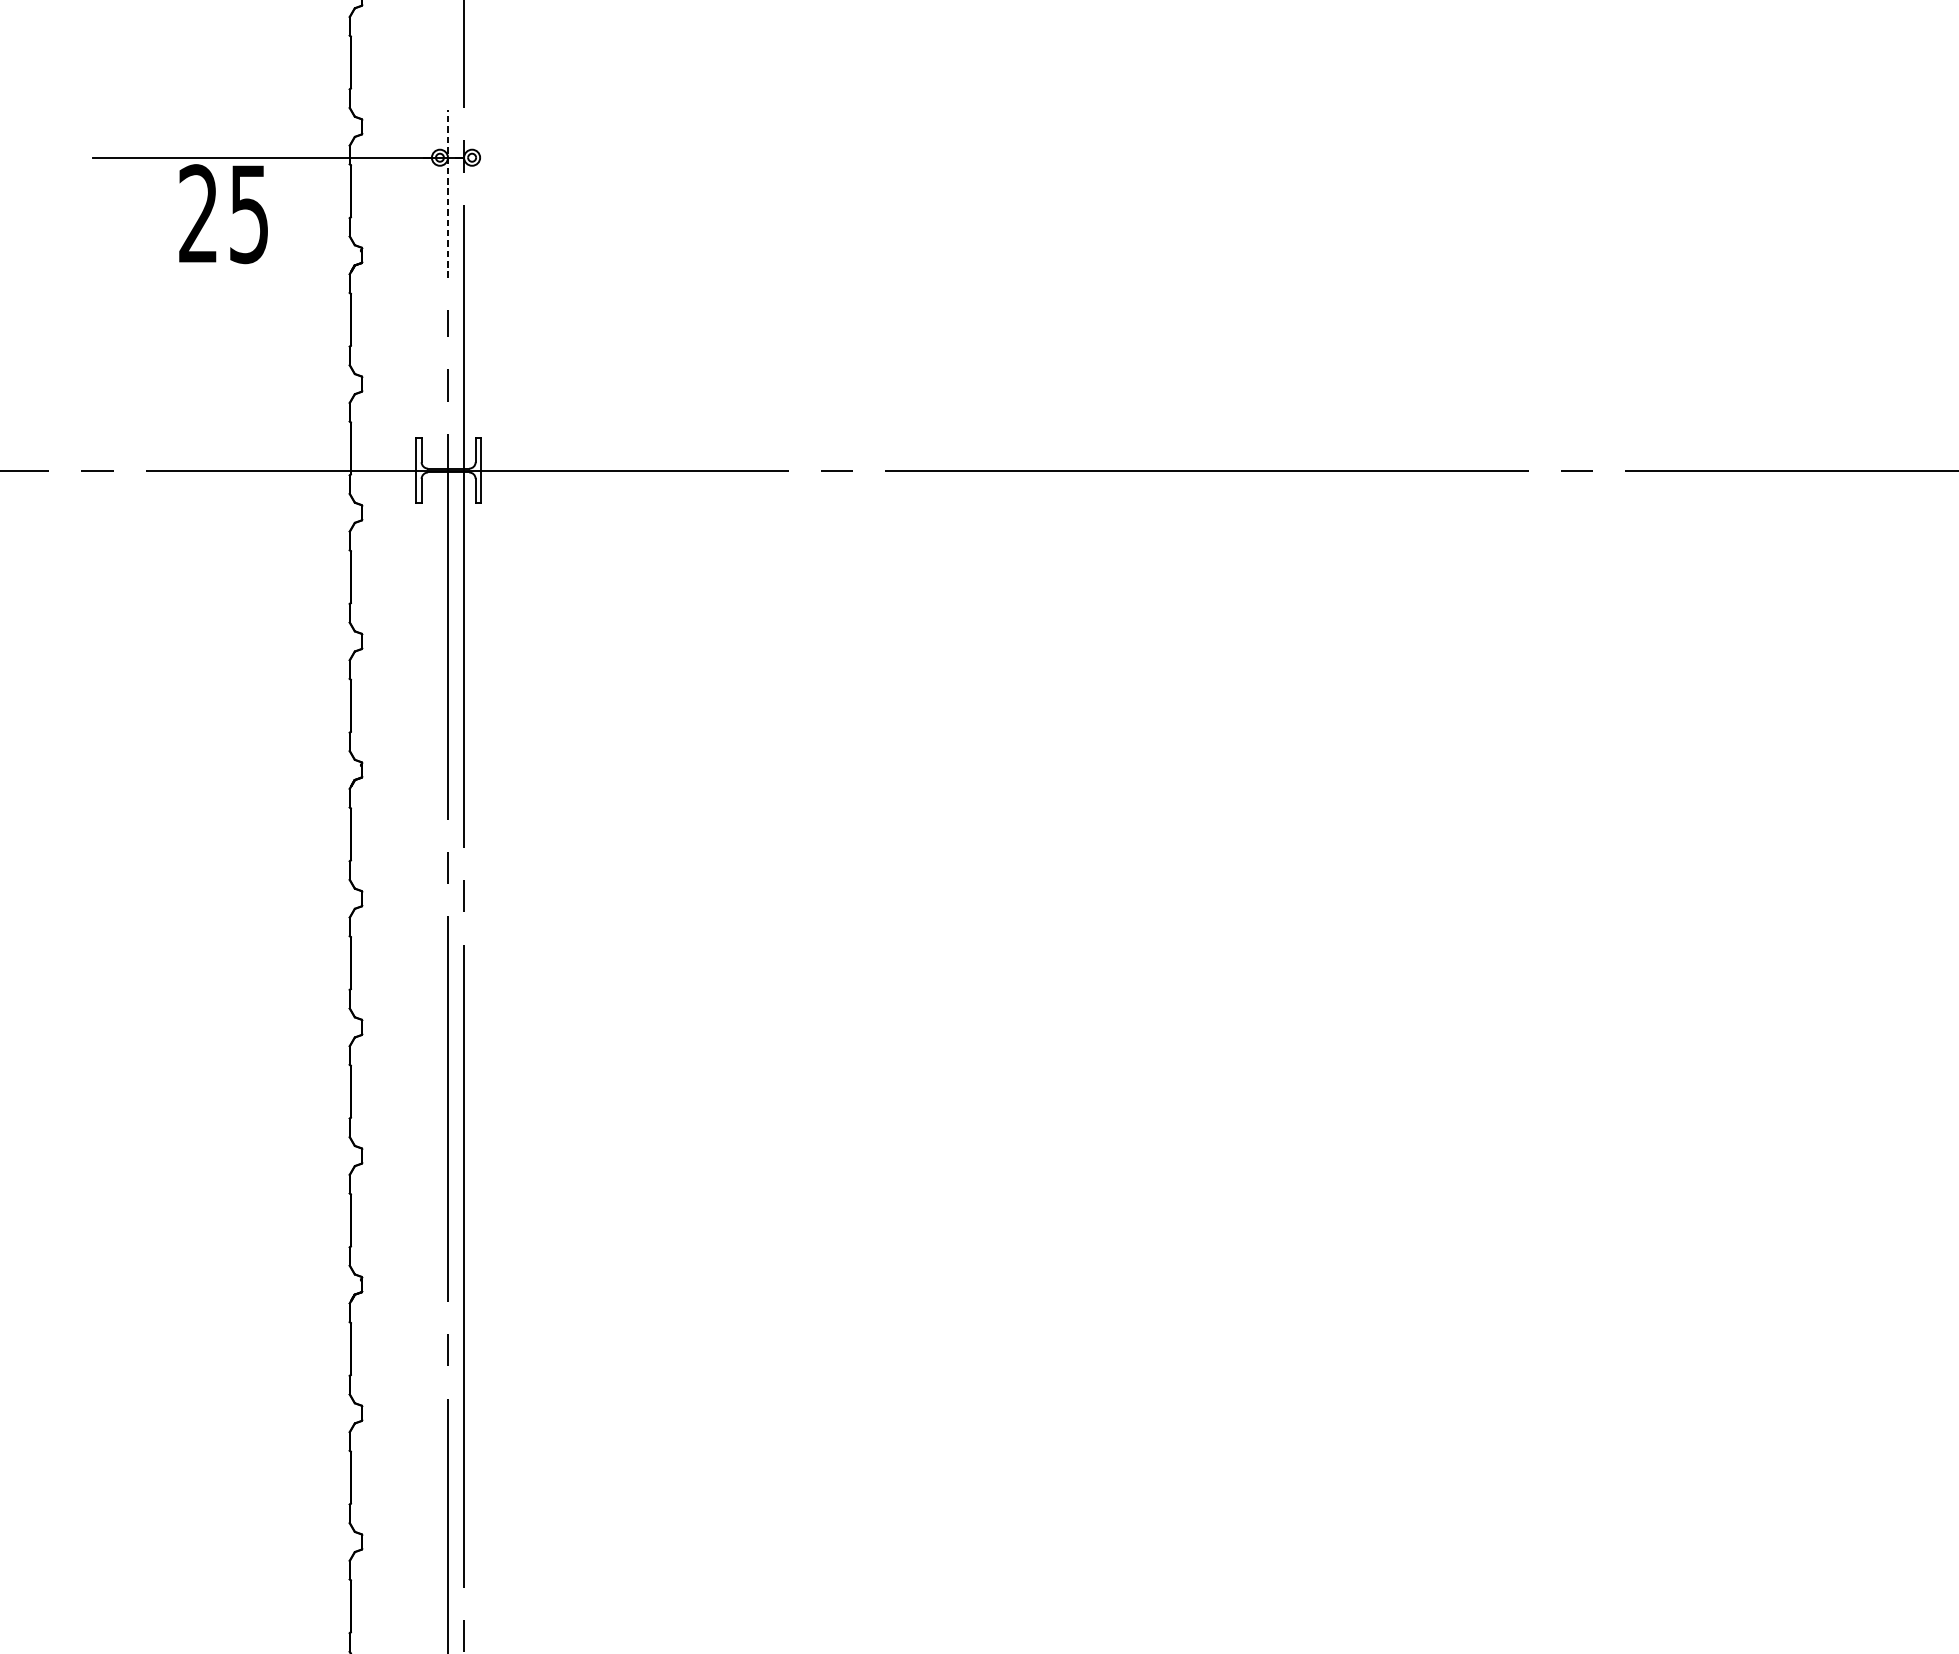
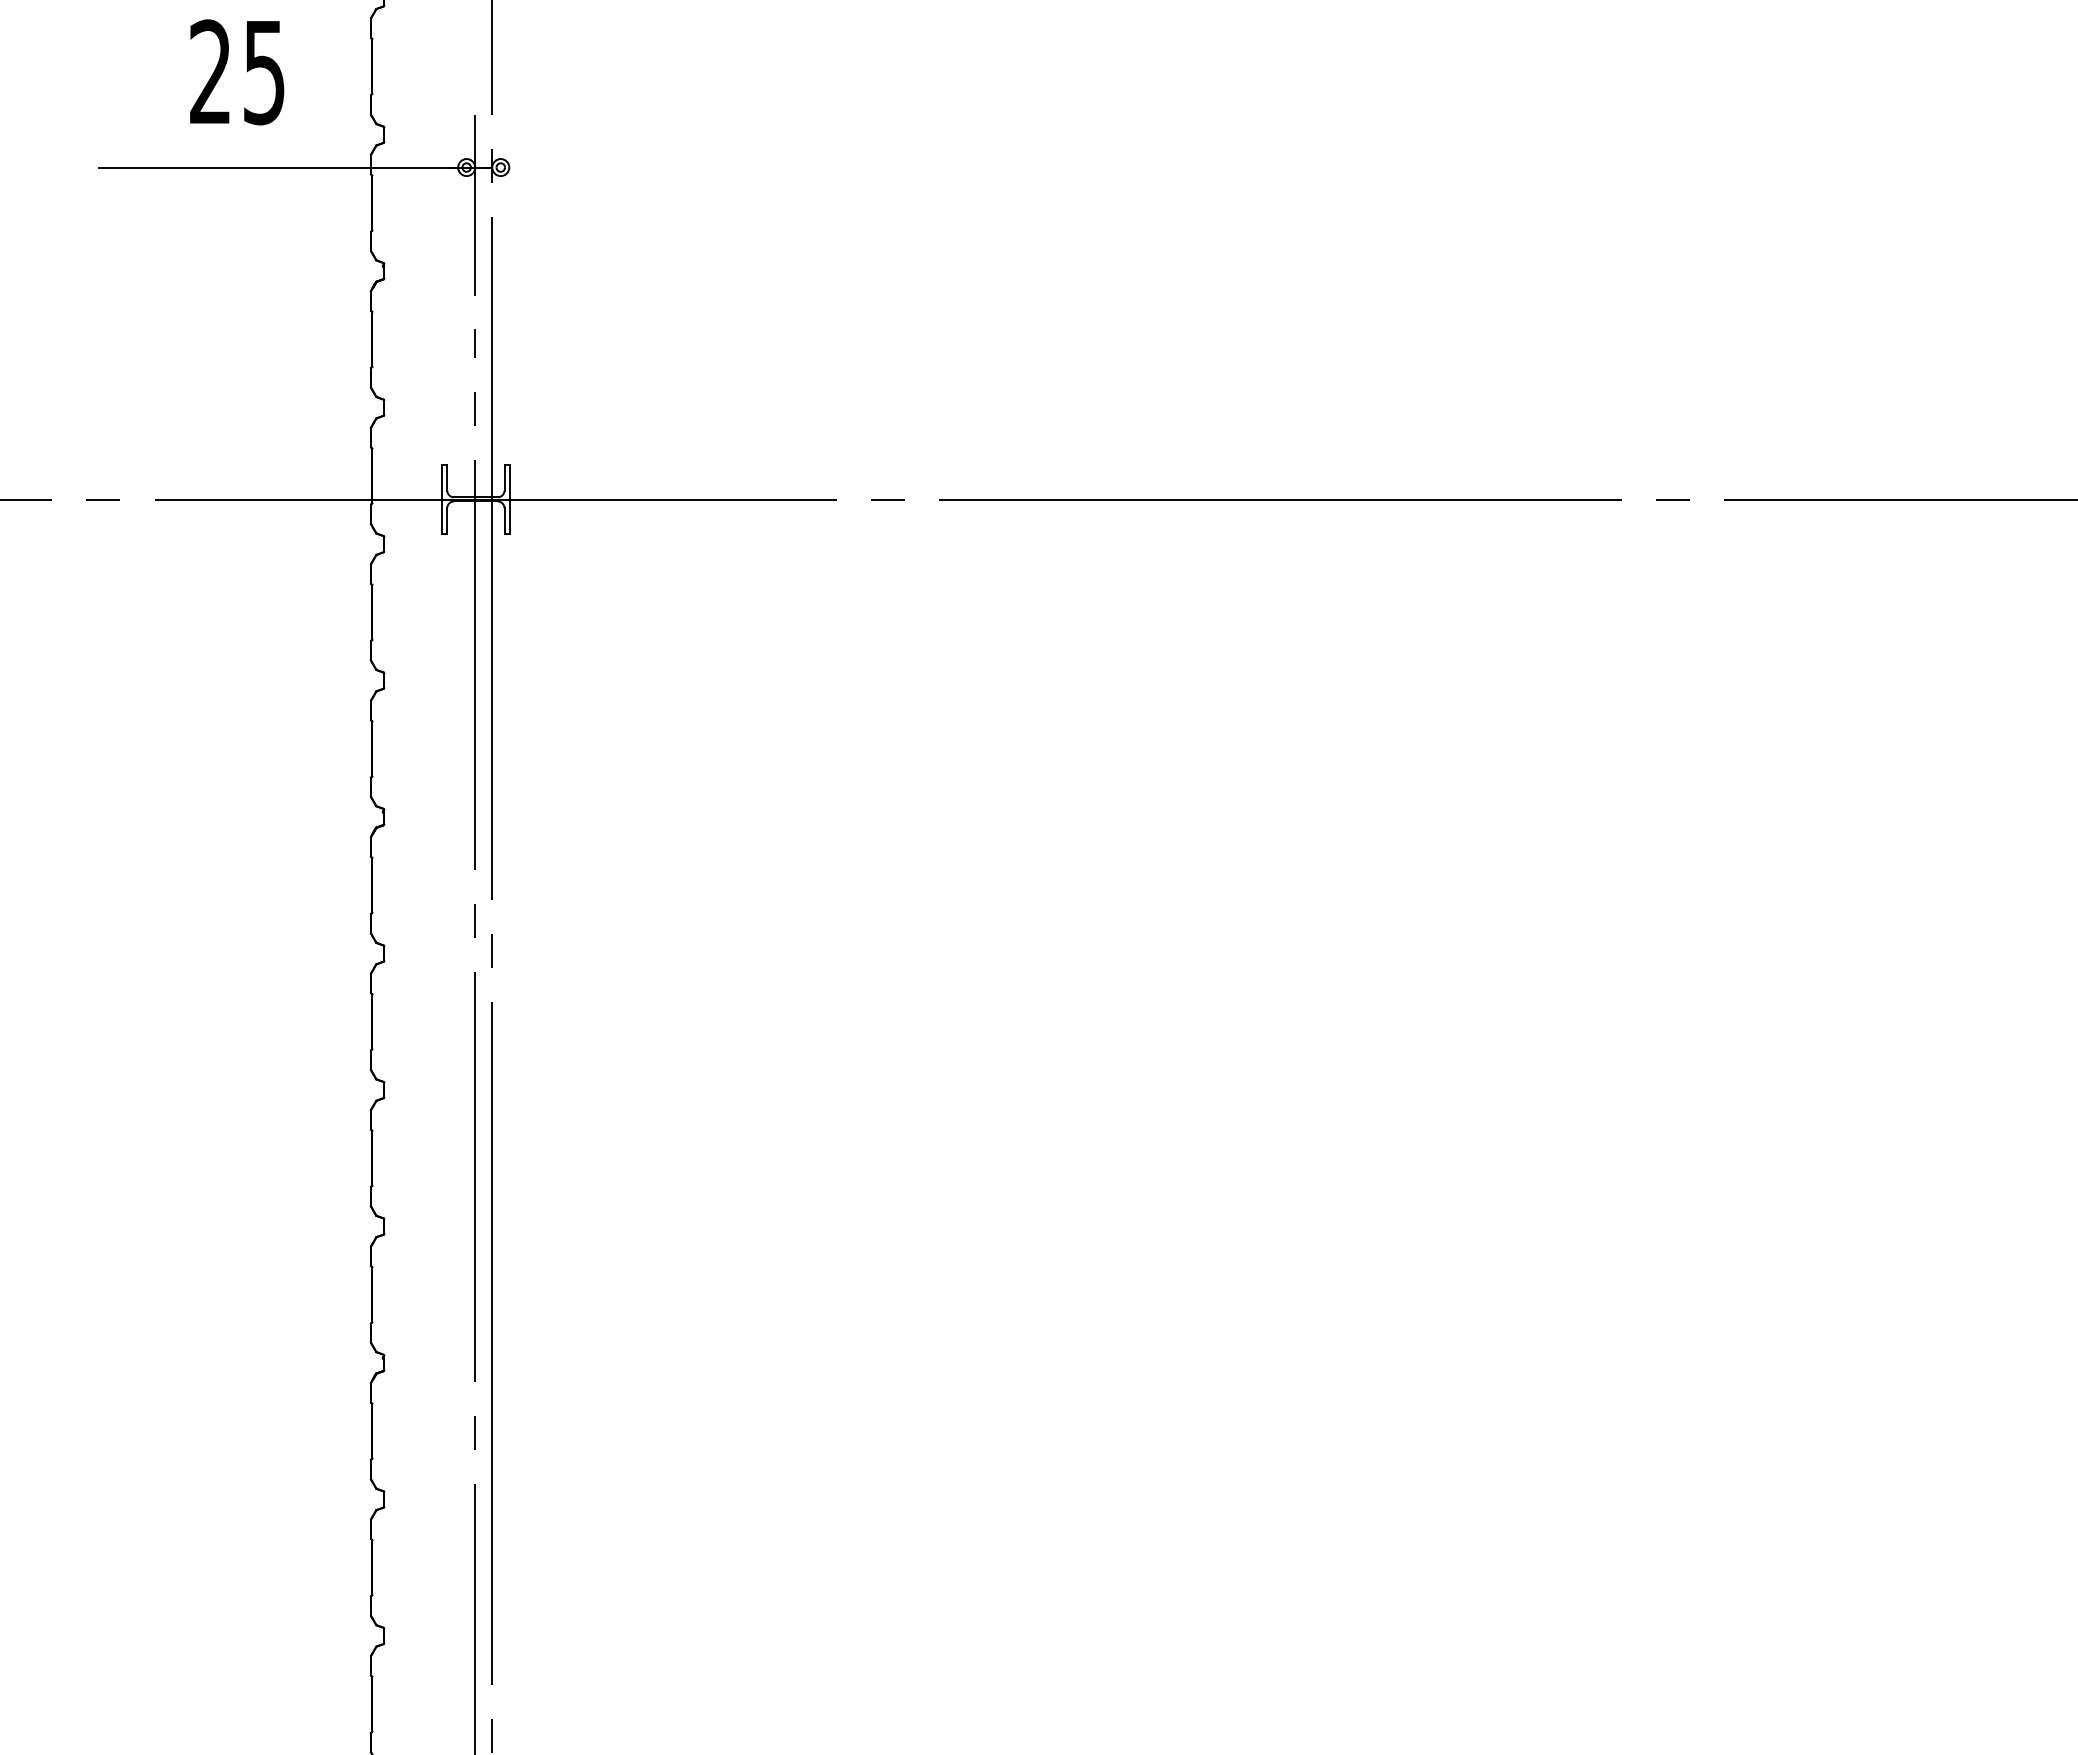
line: (448, 193) -> (475, 205), dashed -> solid
text: (223, 214) -> (237, 72), moved

